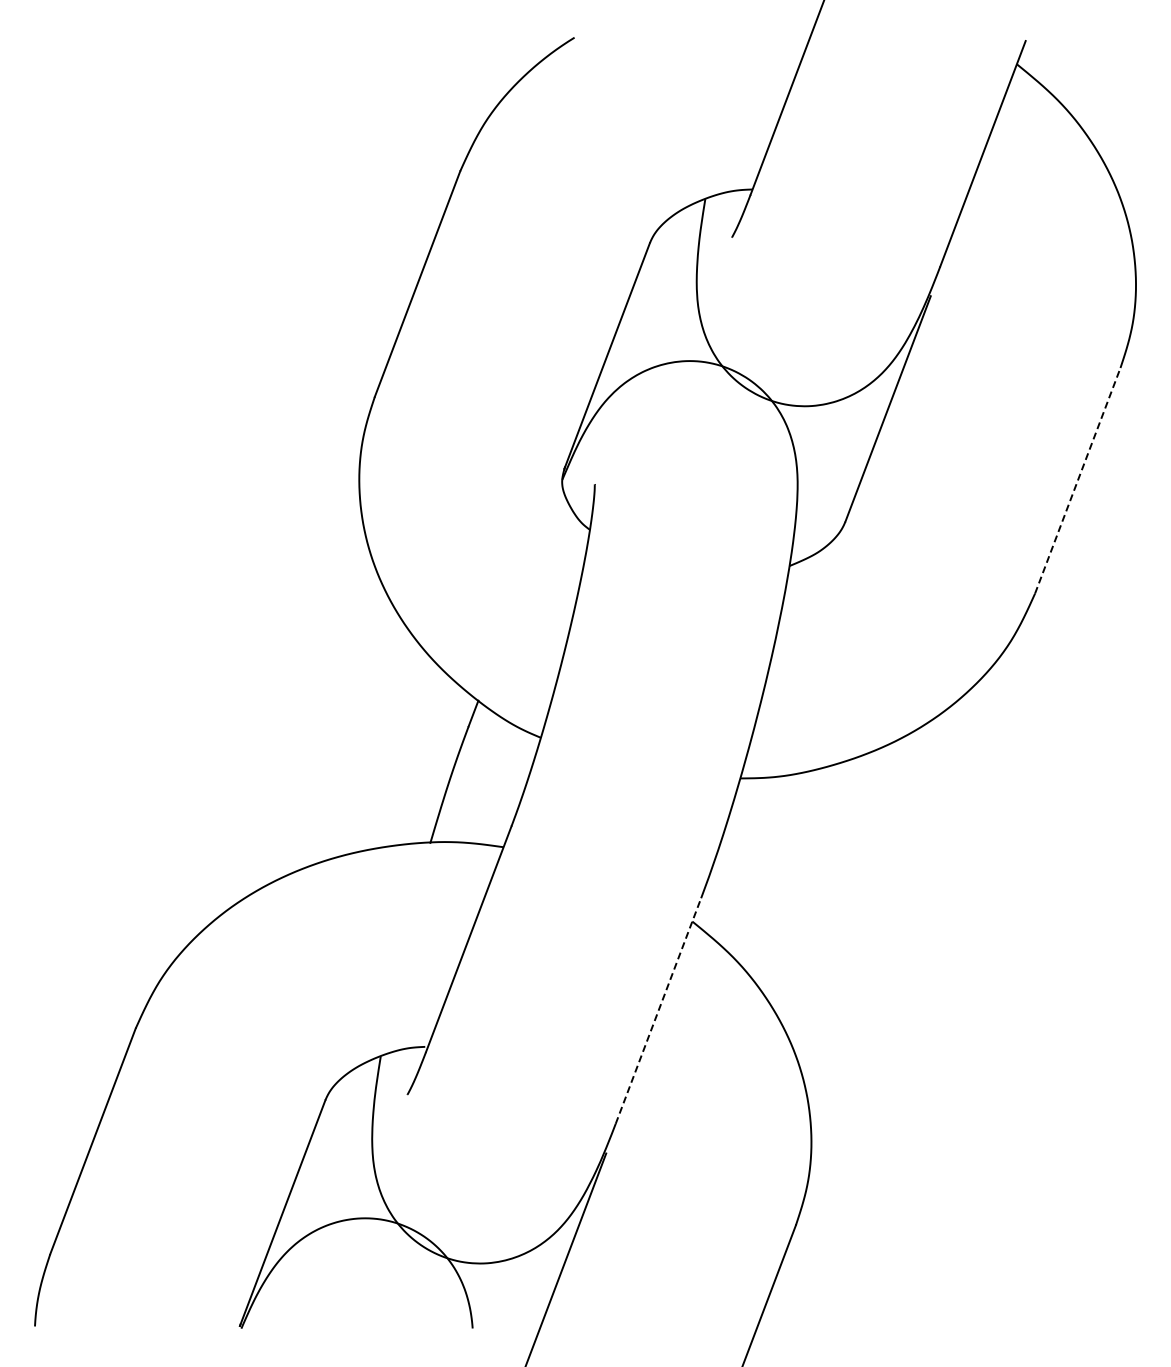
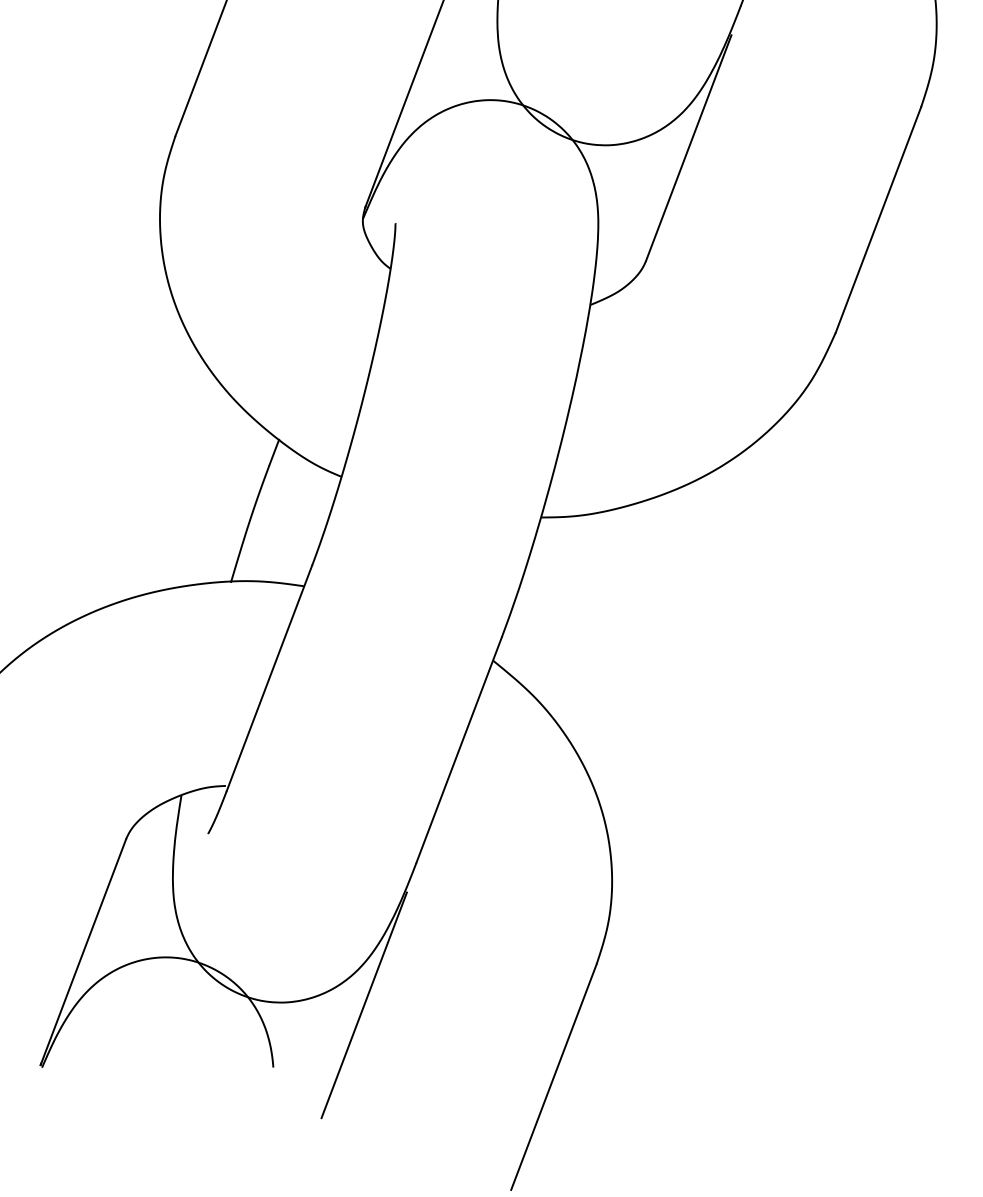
line: (1077, 480) -> (878, 219), dashed -> solid
line: (658, 1011) -> (459, 750), dashed -> solid

